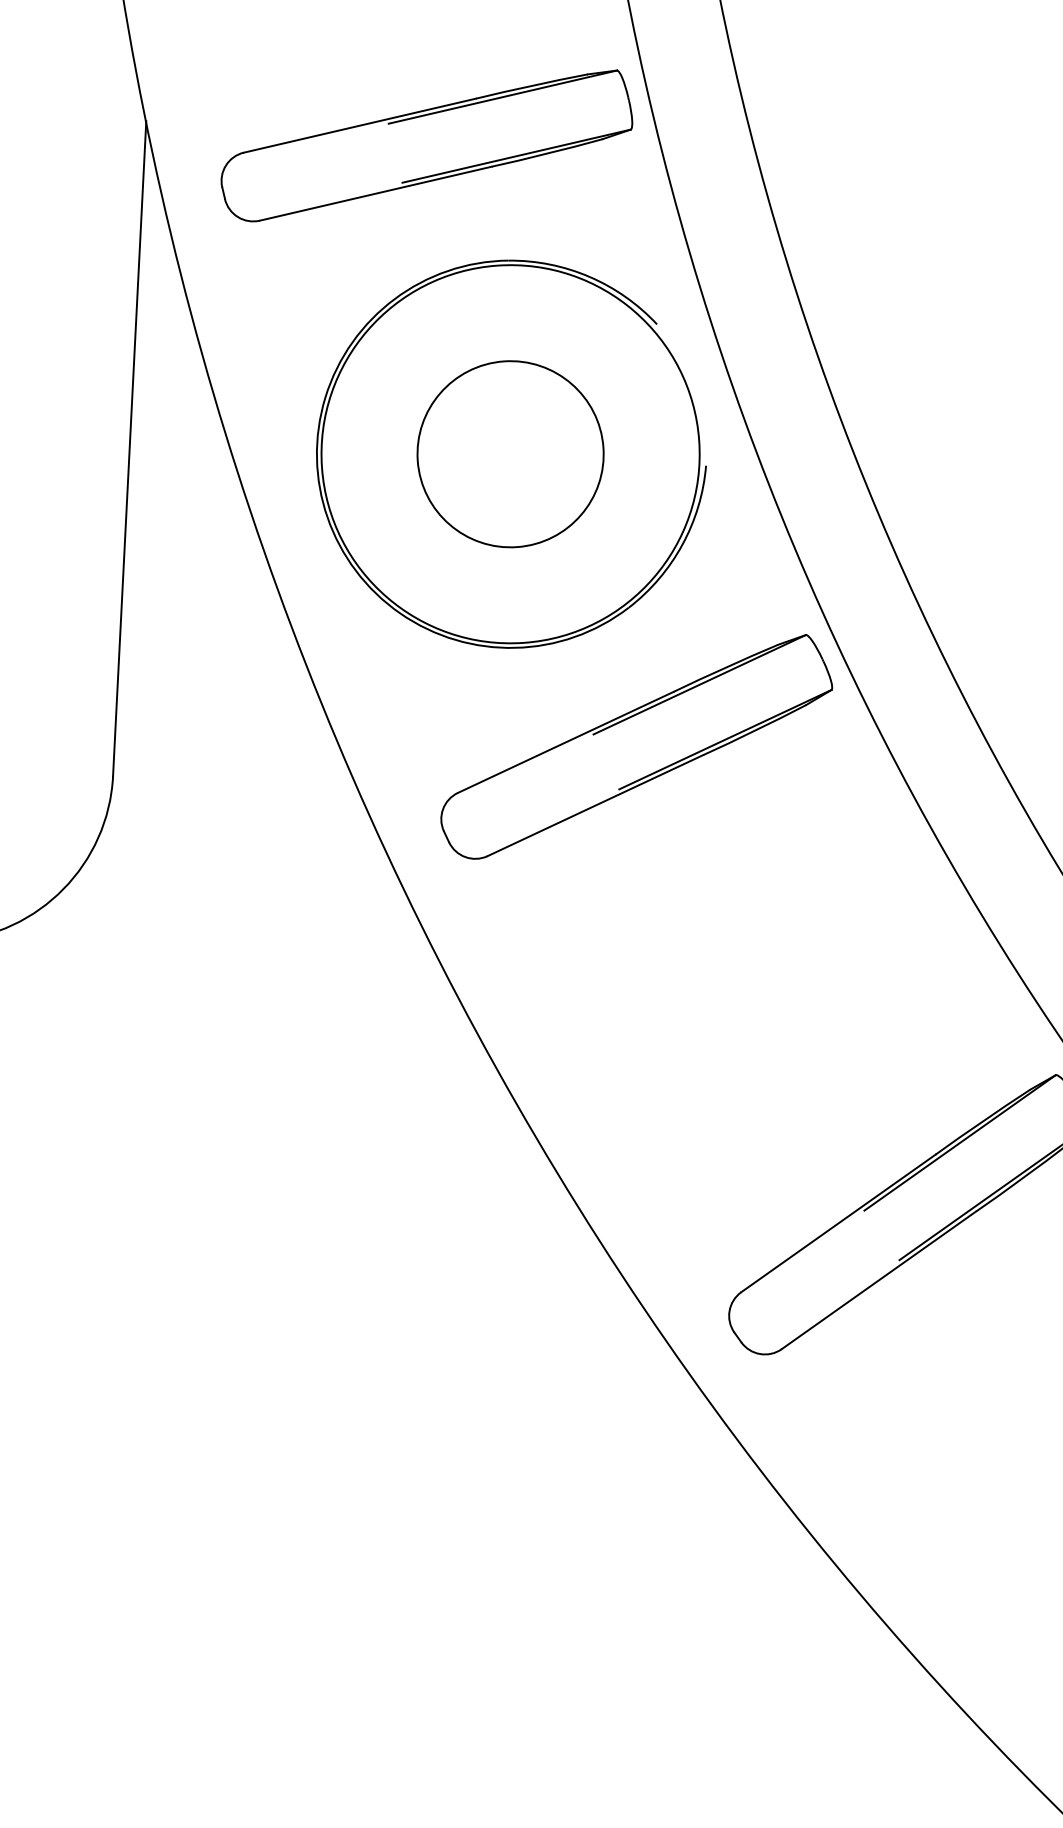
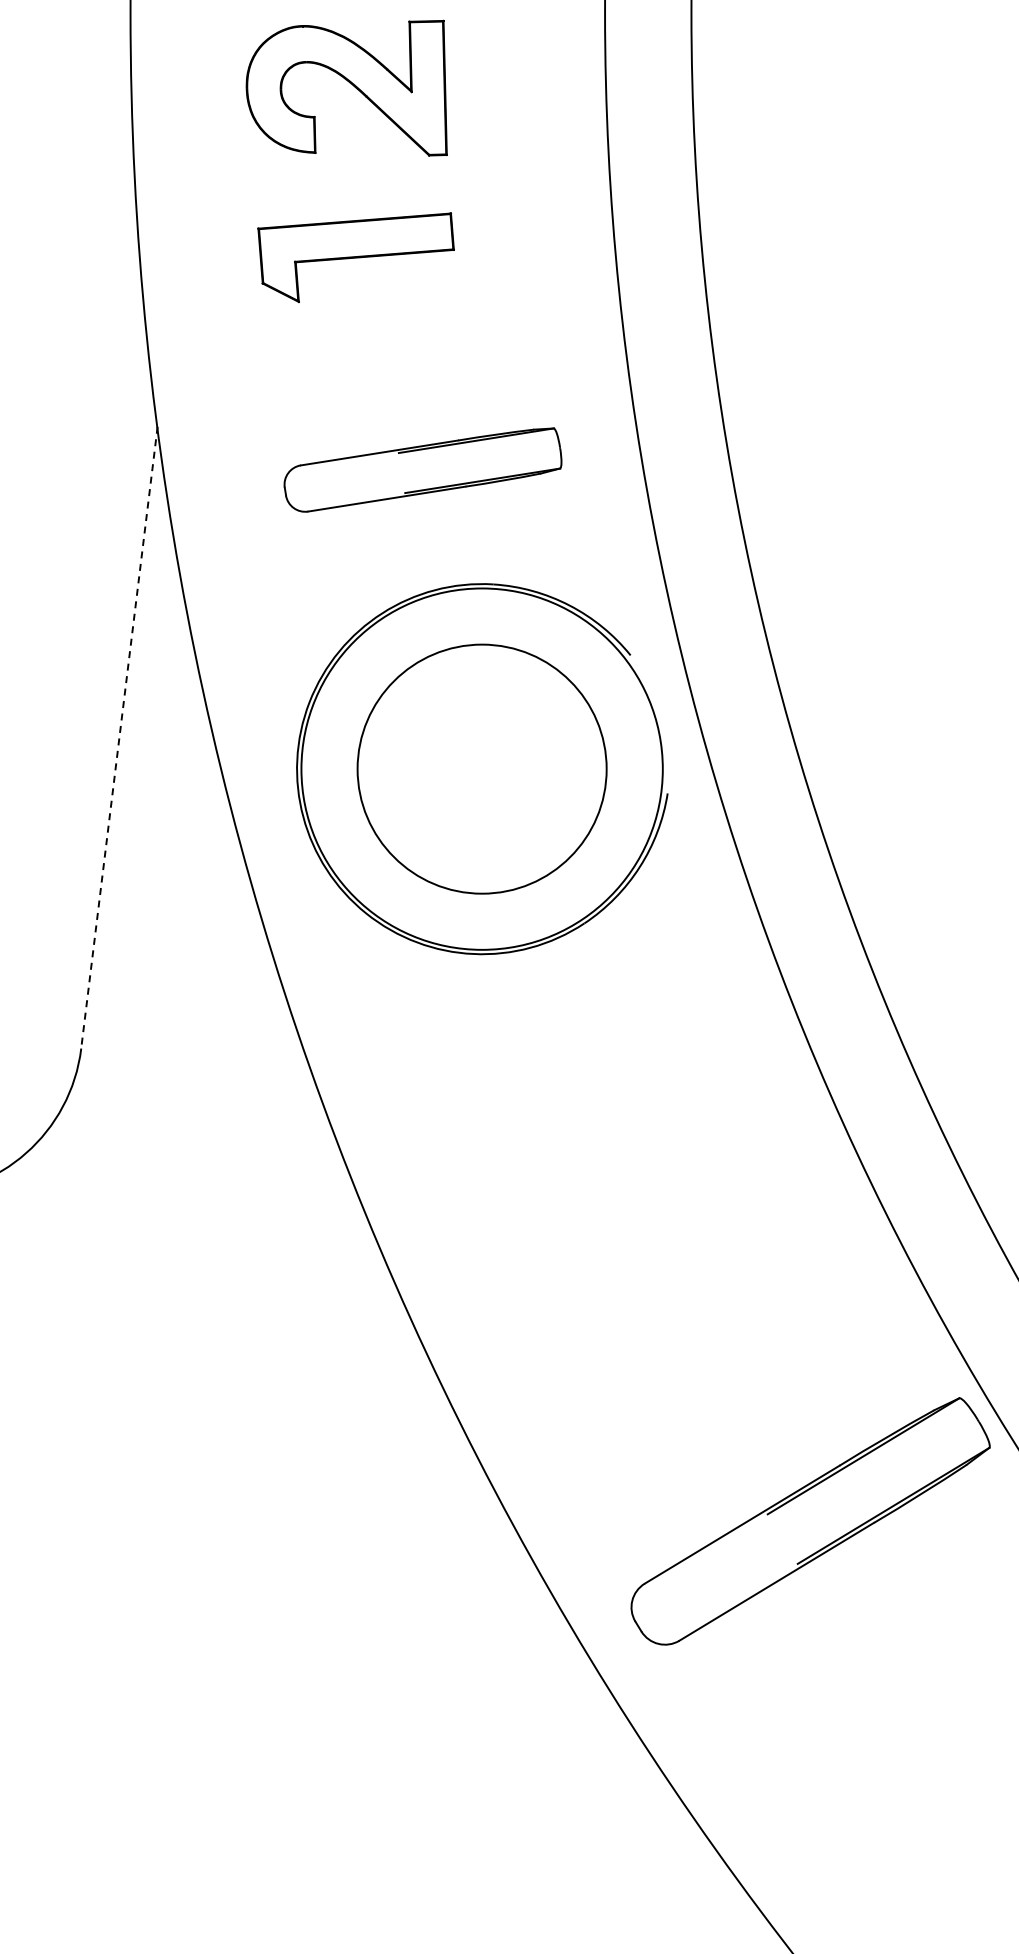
part: (425, 145) -> (422, 469), size x0.7
line: (129, 449) -> (119, 738), solid -> dashed
circle: (511, 454) -> (482, 769), size x1.4
part: (635, 746) -> (581, 1056), removed

